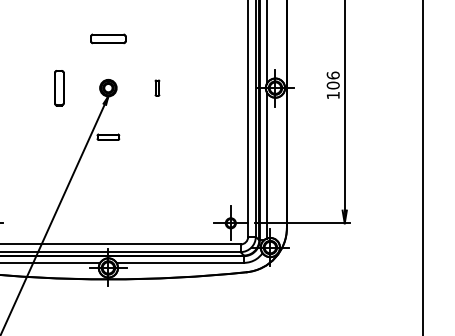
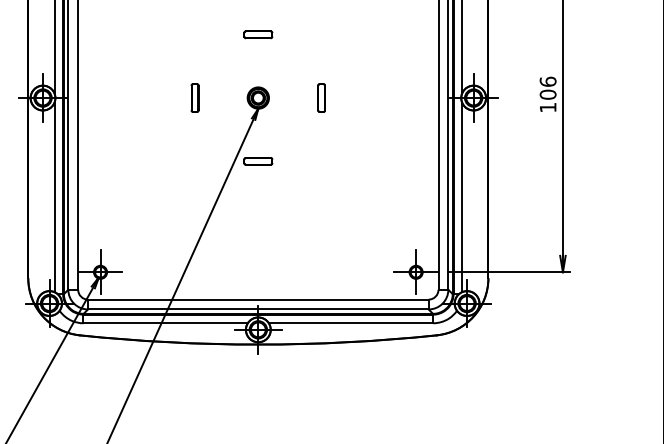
part: (108, 38) -> (258, 34), size x0.62
part: (58, 87) -> (194, 97), size x0.62
part: (157, 87) -> (321, 97), size x1.43

